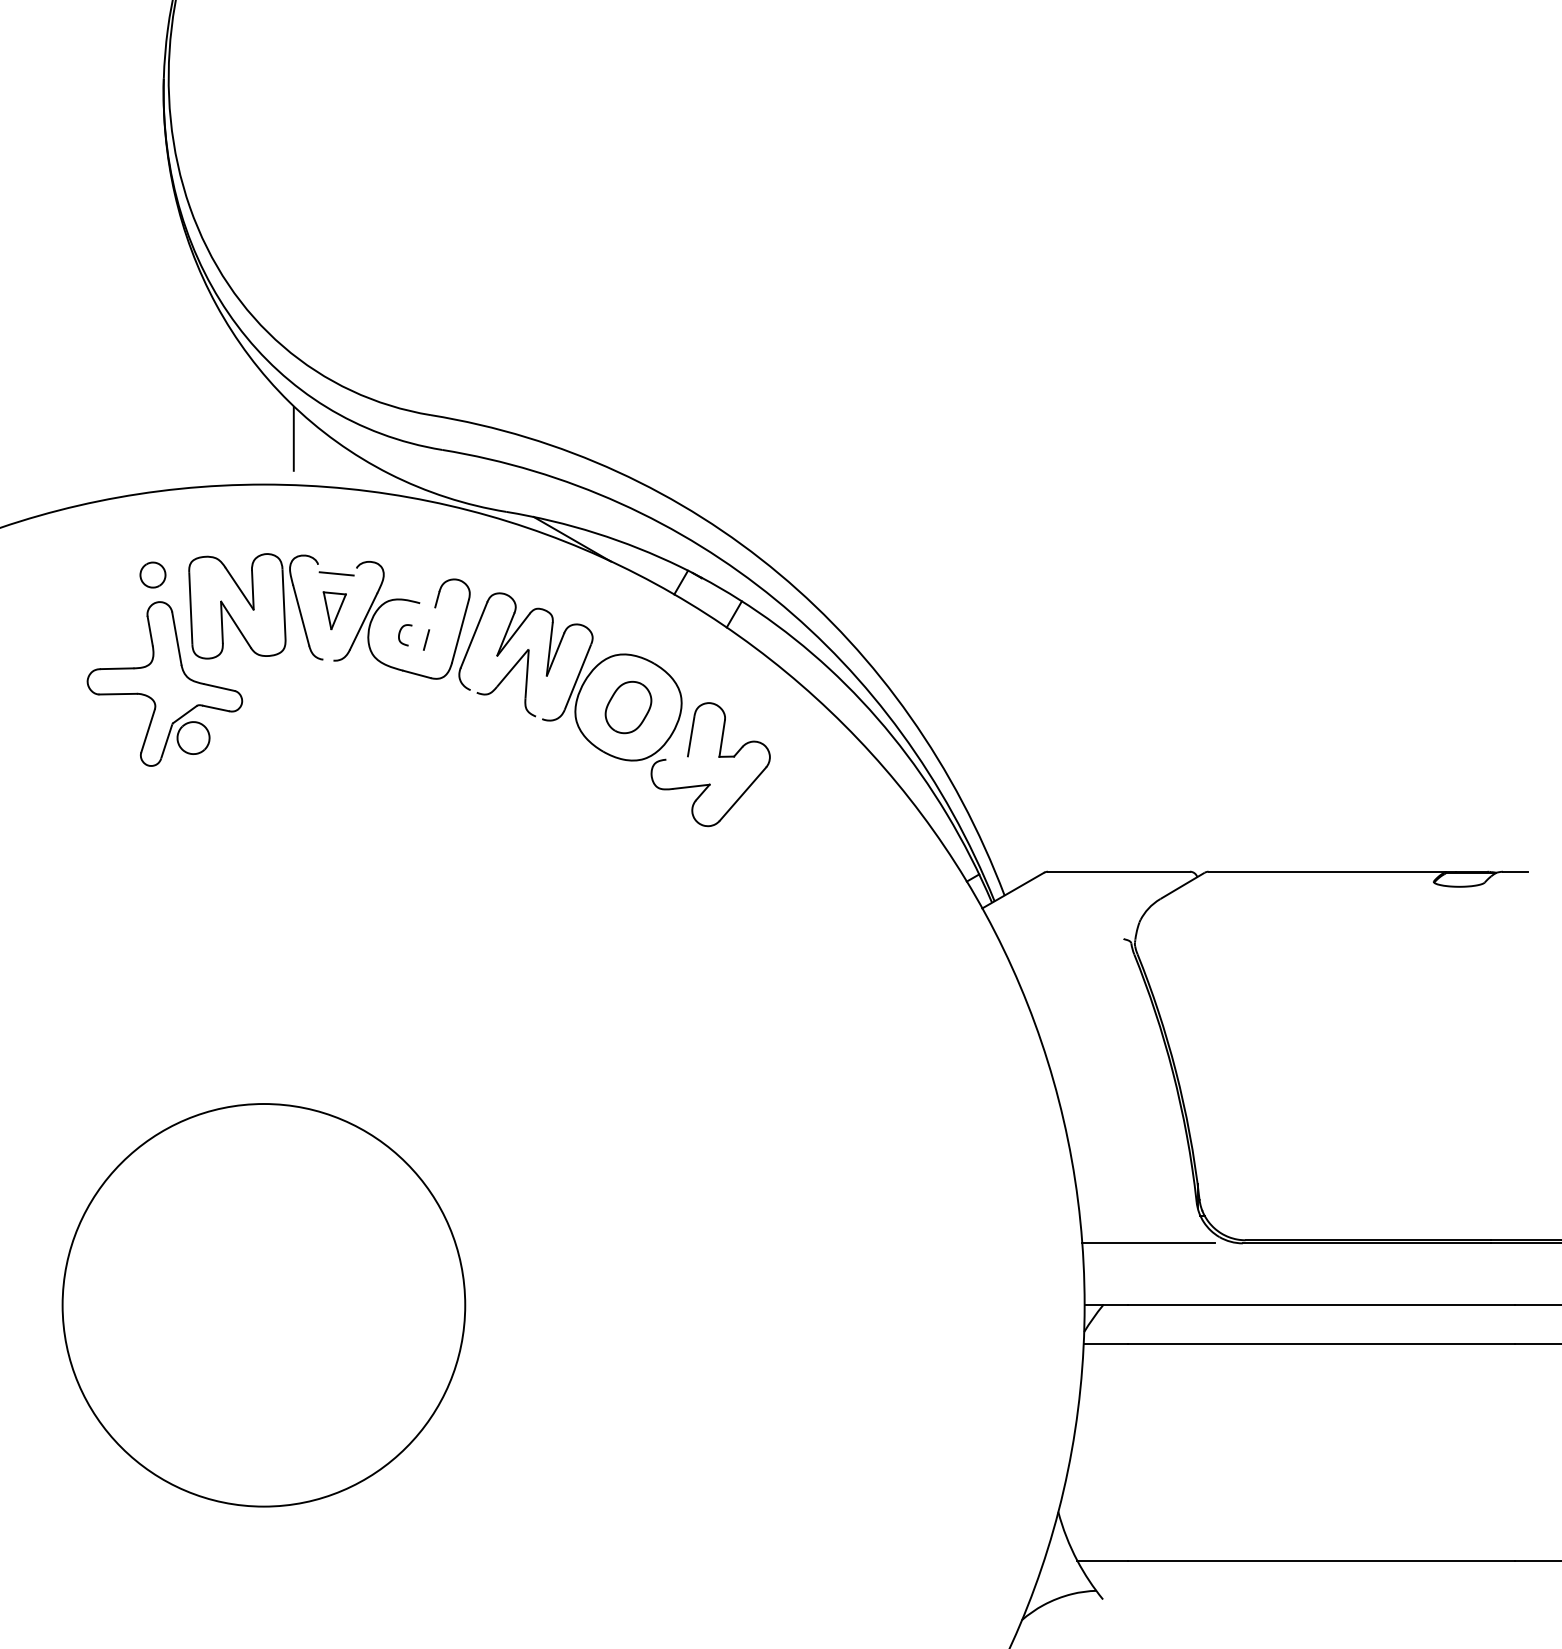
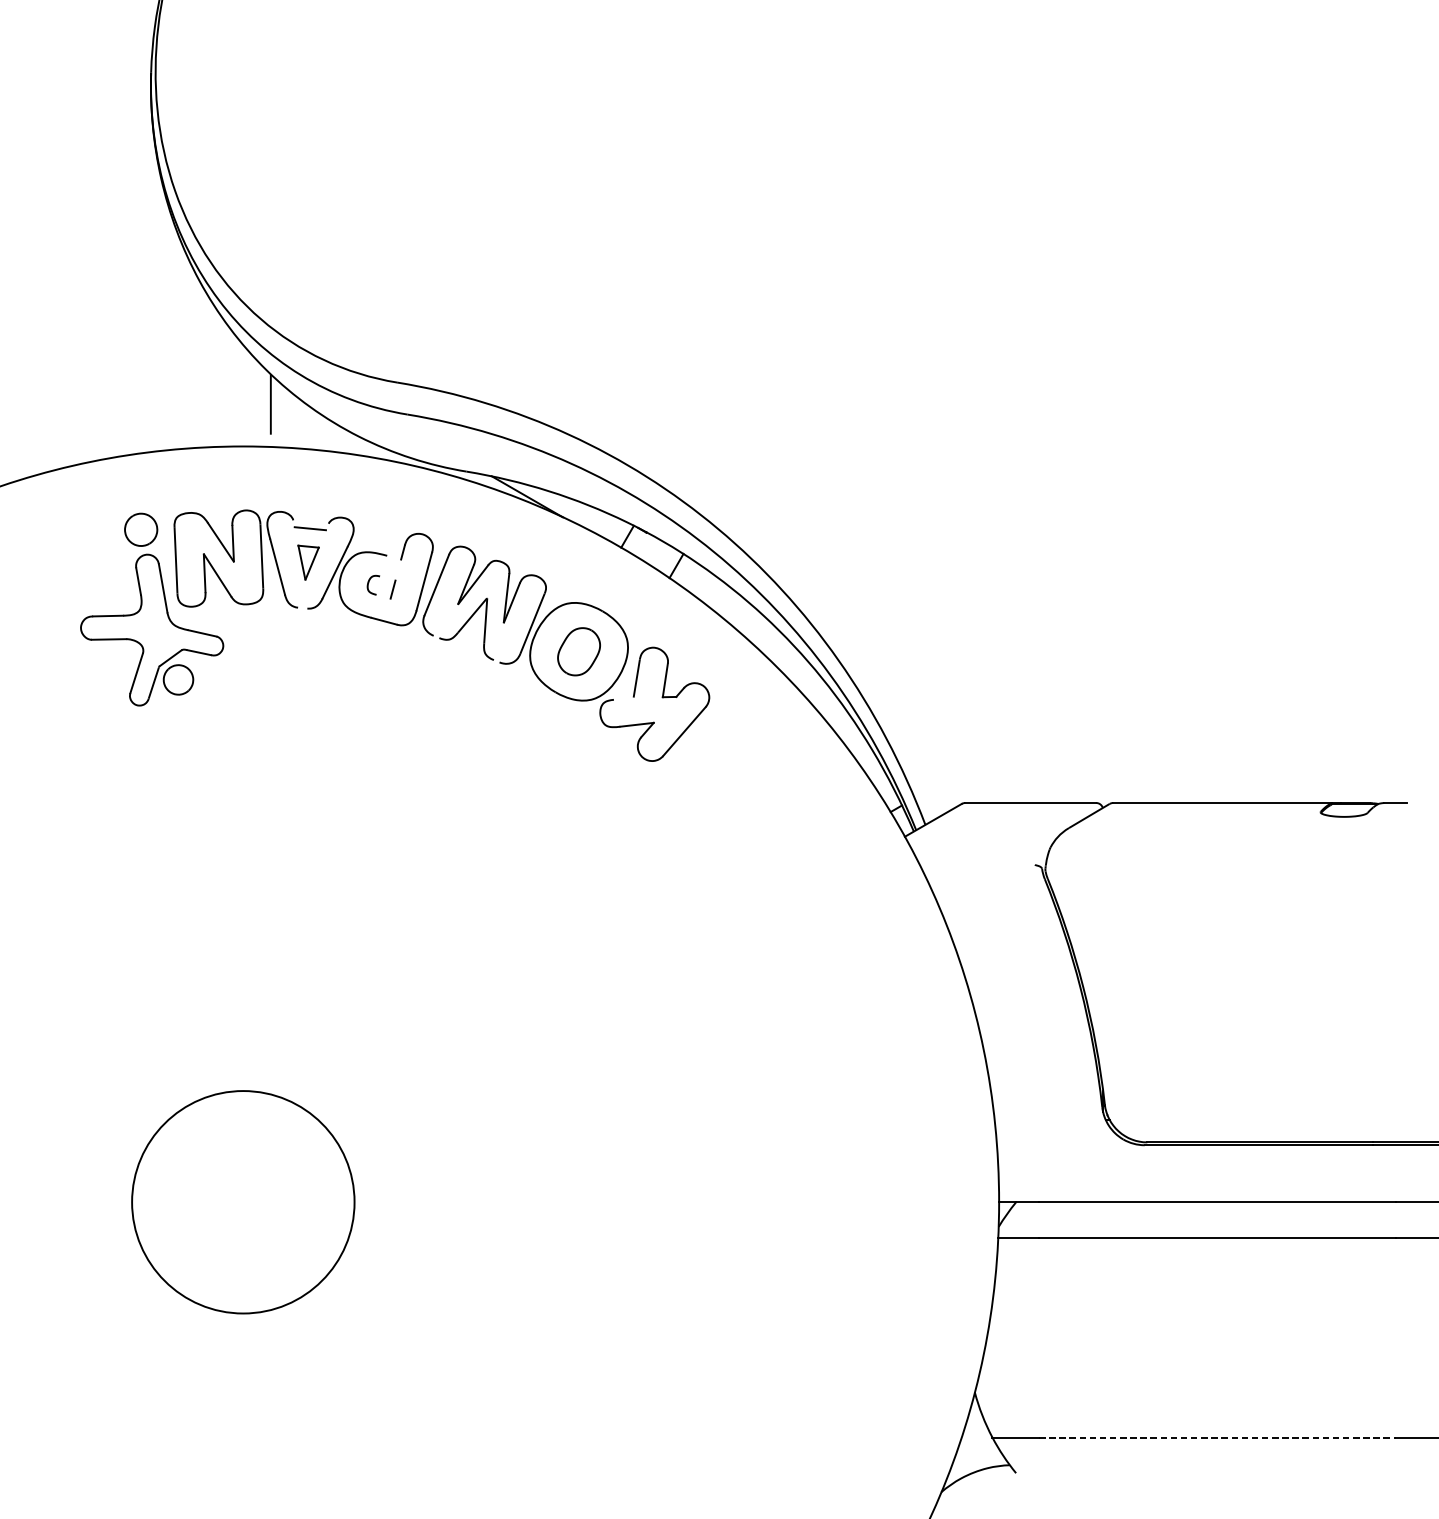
part: (152, 574) -> (140, 529), size x1.4
line: (1148, 1243) -> (1057, 1145), removed
circle: (263, 1305) -> (242, 1202), size x0.6
line: (1321, 1560) -> (1217, 1437), solid -> dashed

